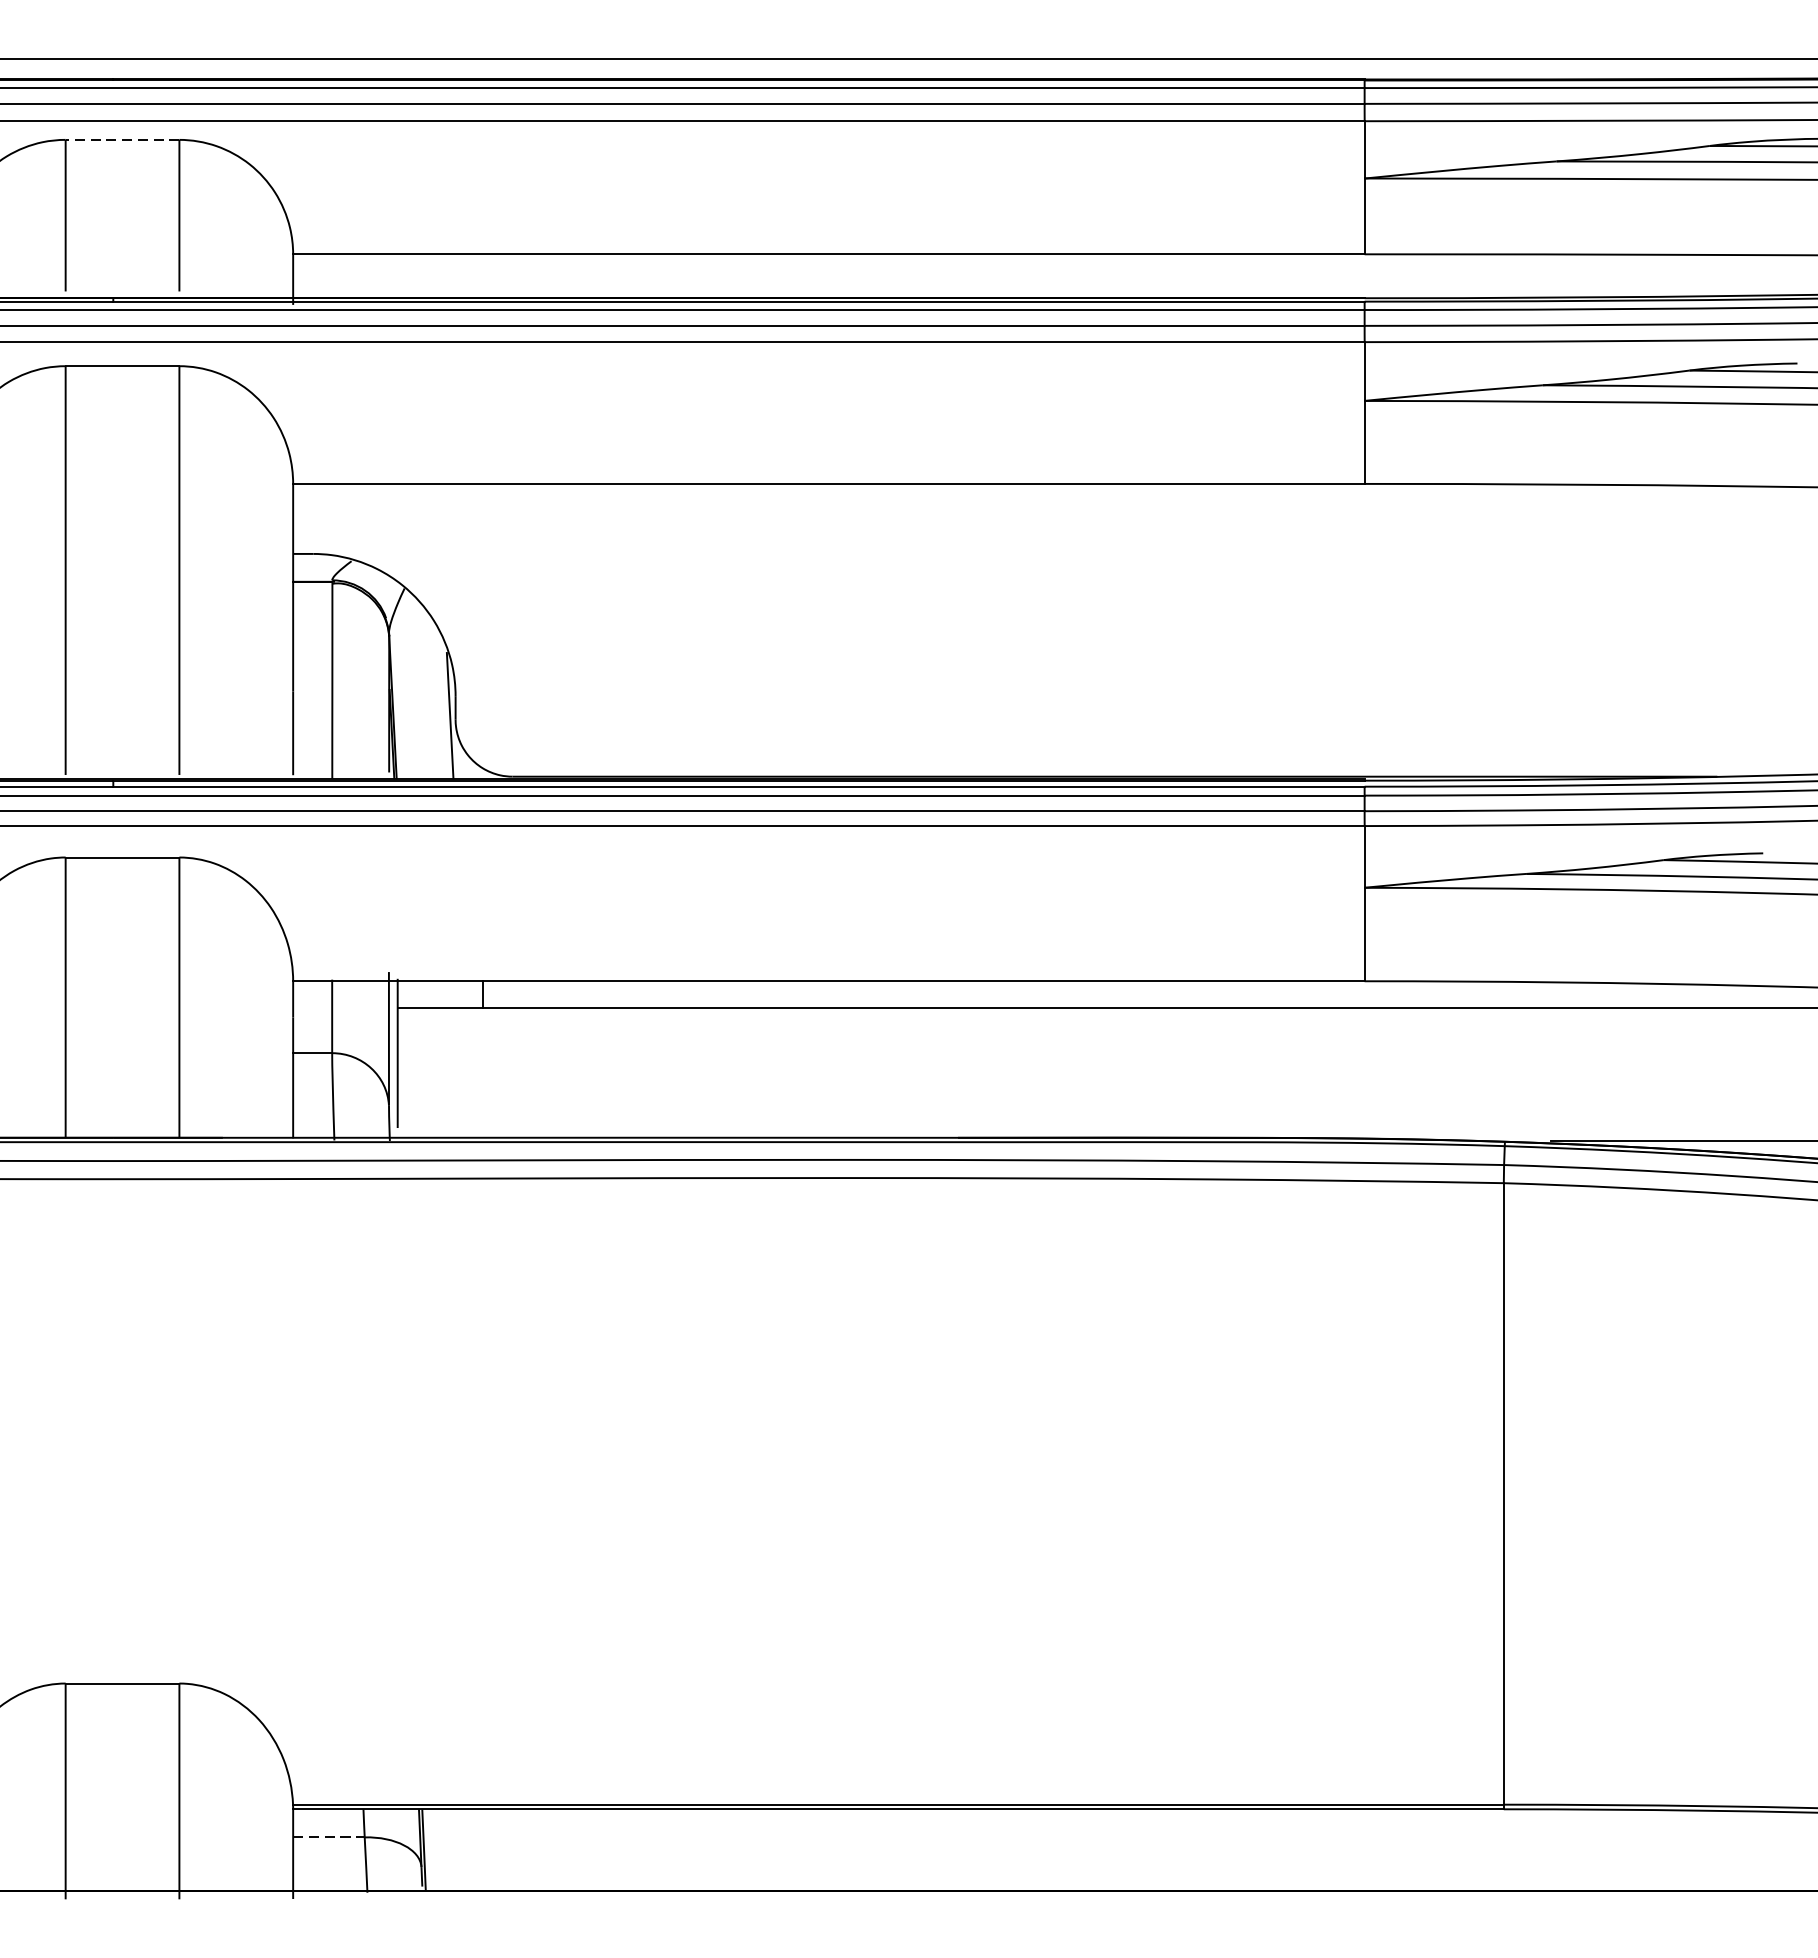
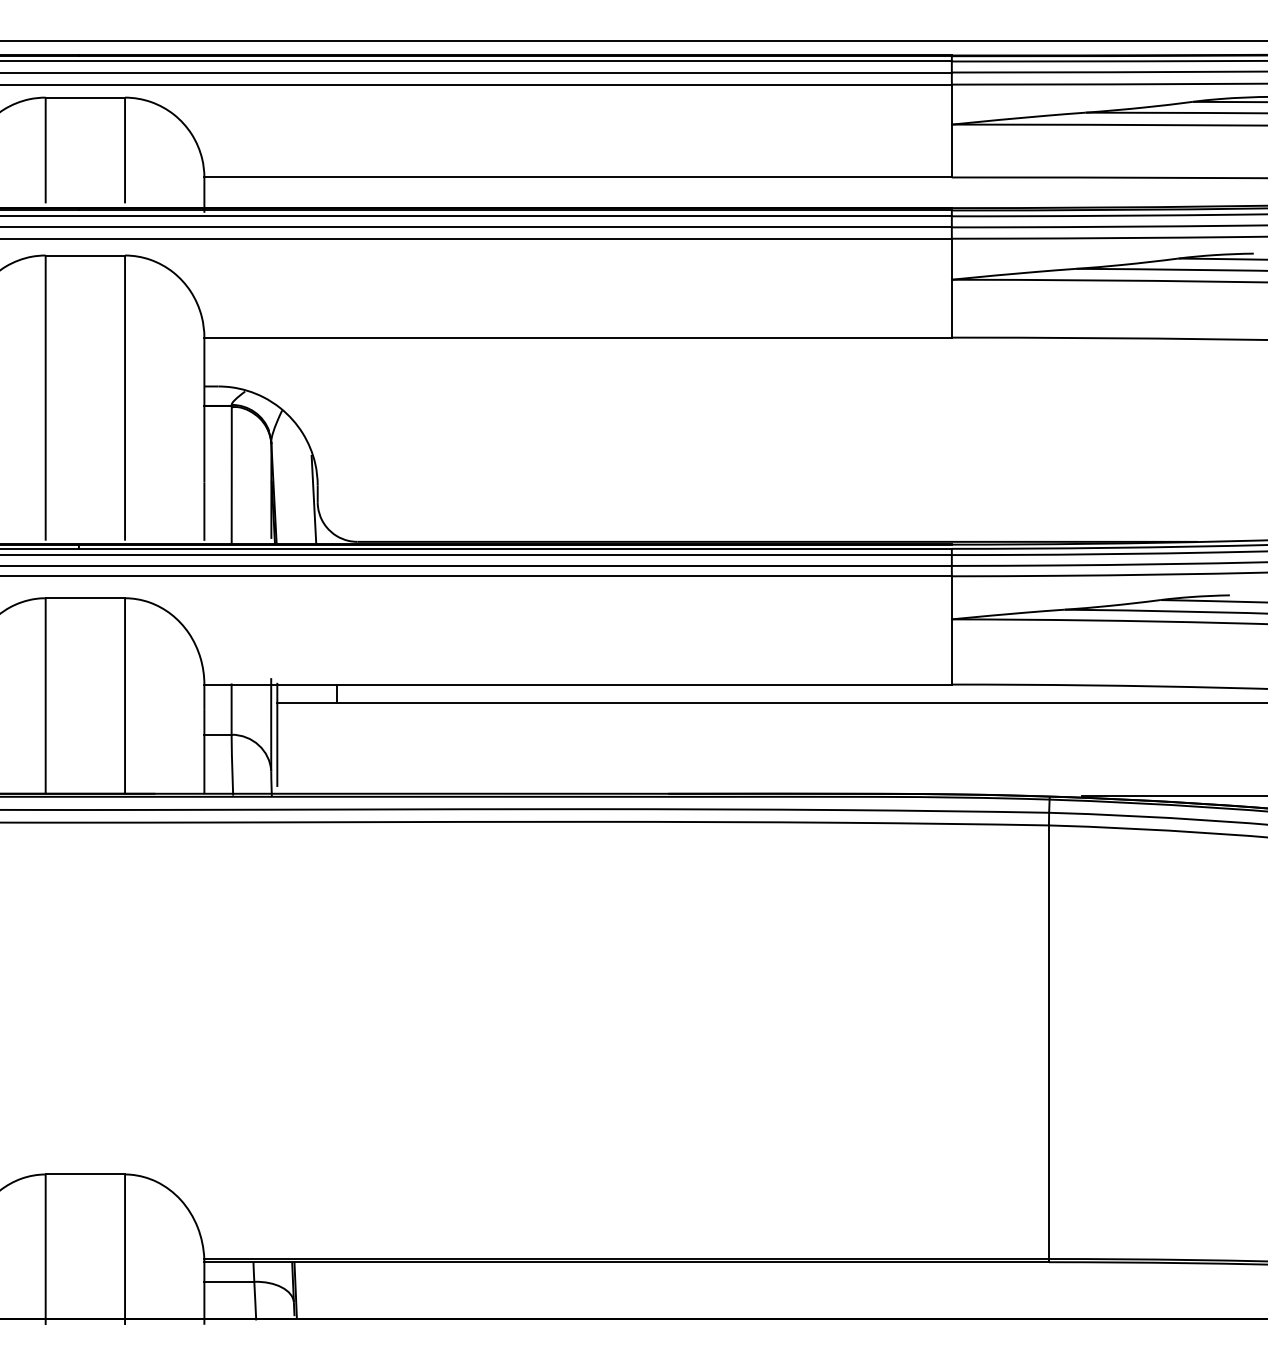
line: (122, 139) -> (85, 97), dashed -> solid
line: (329, 1836) -> (229, 1281), dashed -> solid

